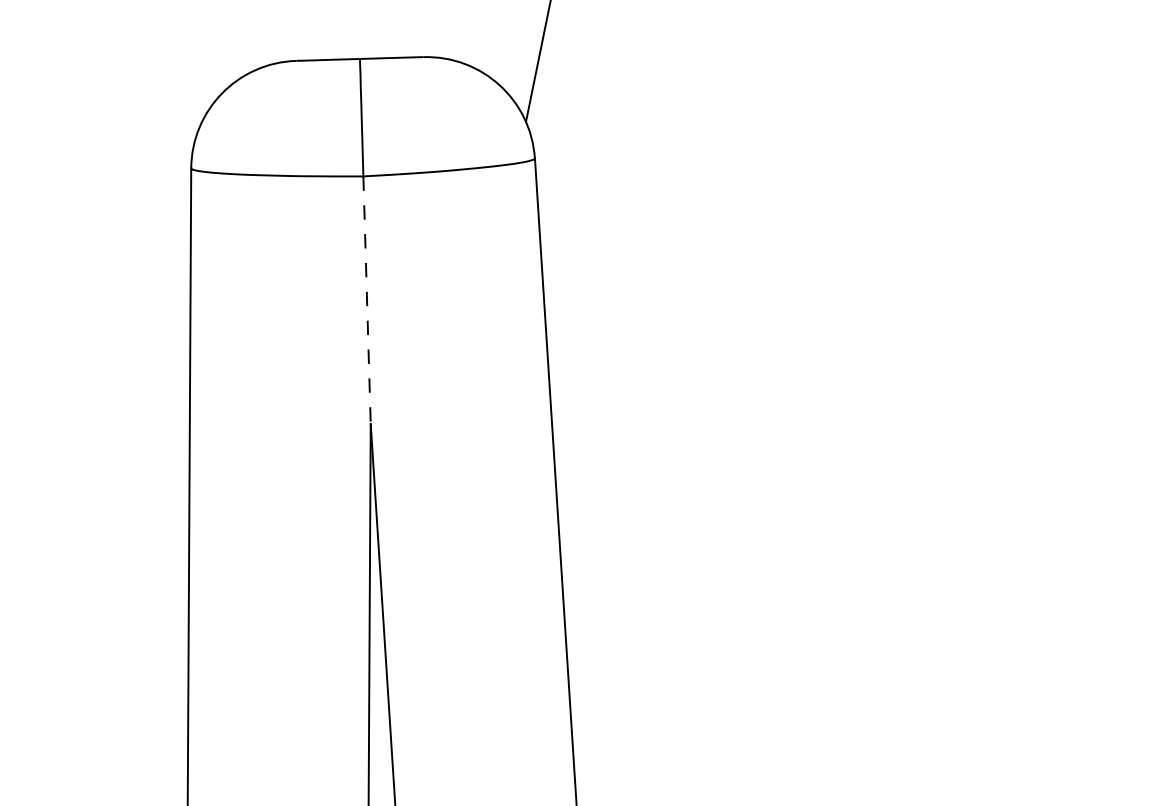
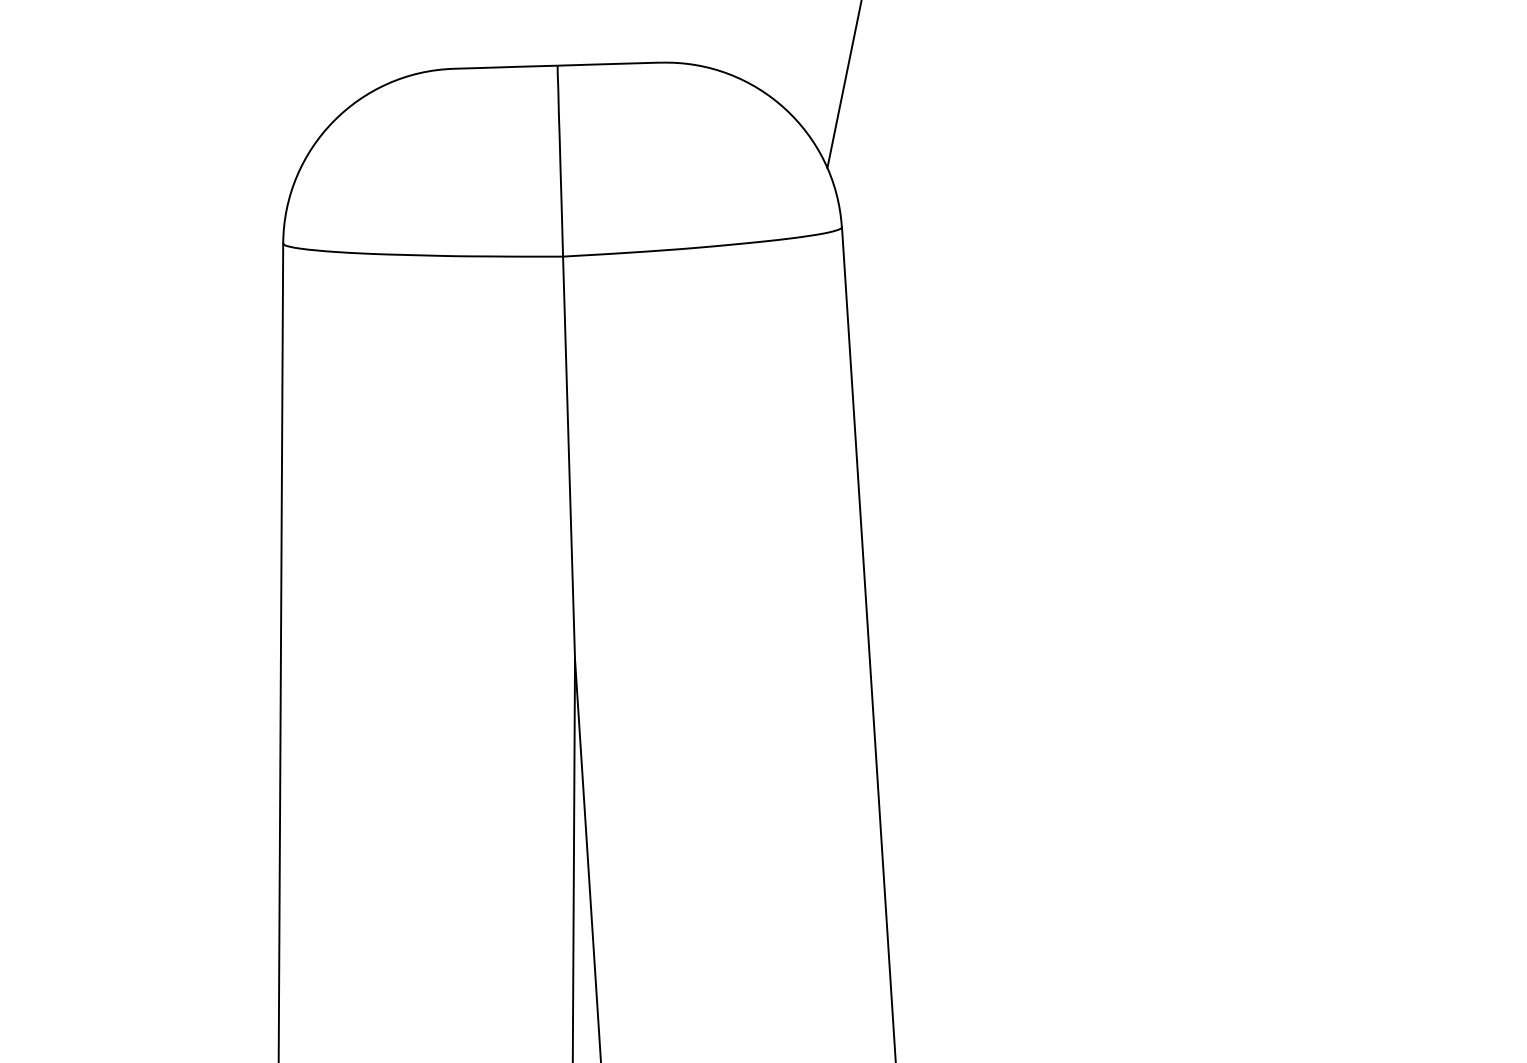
line: (367, 300) -> (569, 458), dashed -> solid

